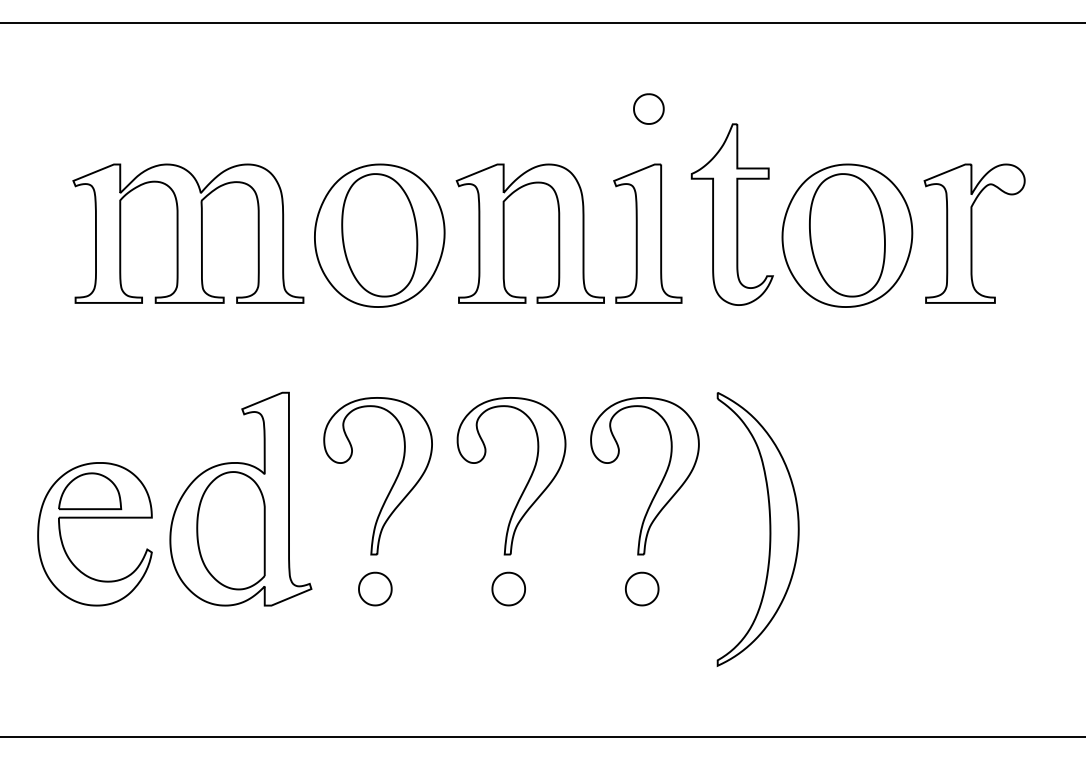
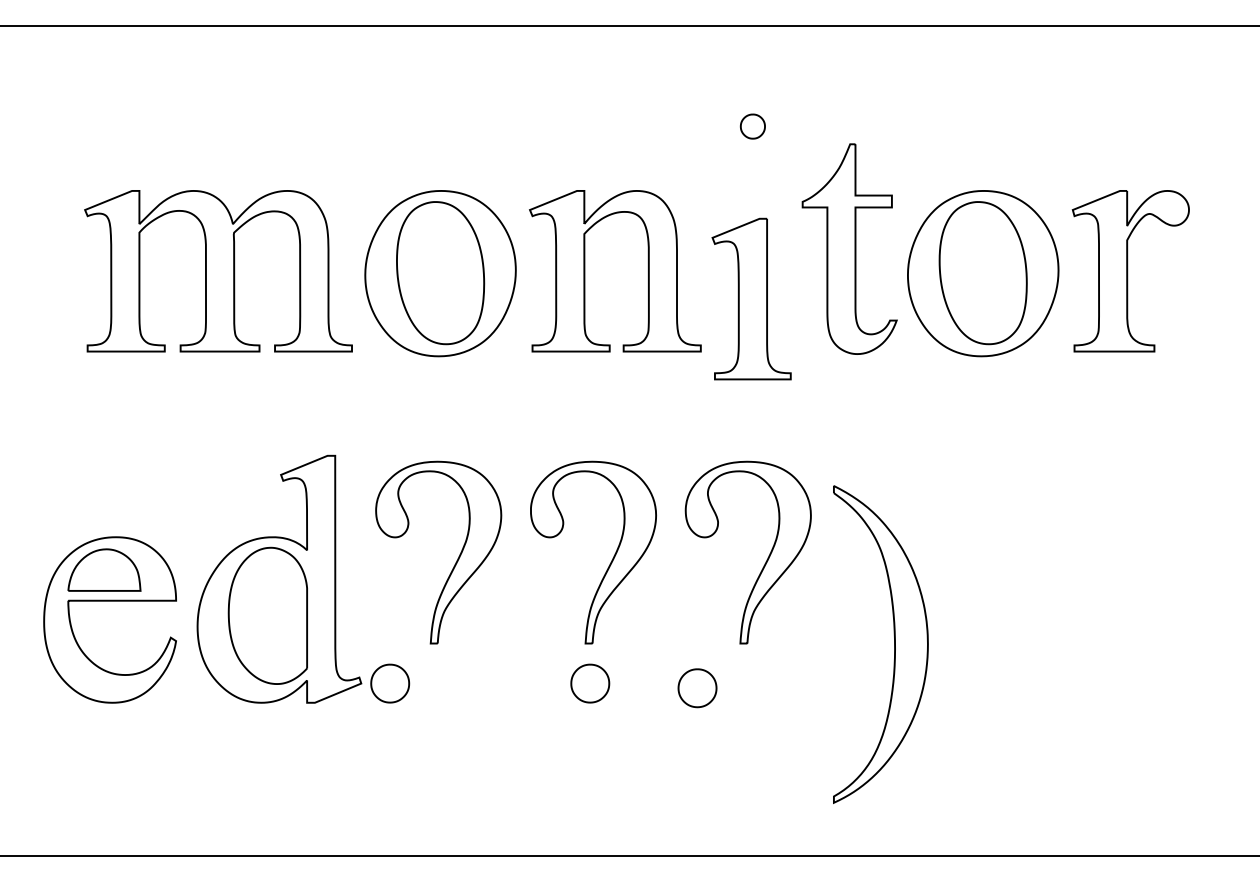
part: (648, 108) -> (752, 125), size x0.7
part: (647, 233) -> (751, 298), moved
part: (769, 529) -> (893, 644), moved
part: (375, 588) -> (390, 682), moved
part: (642, 588) -> (697, 687), moved

